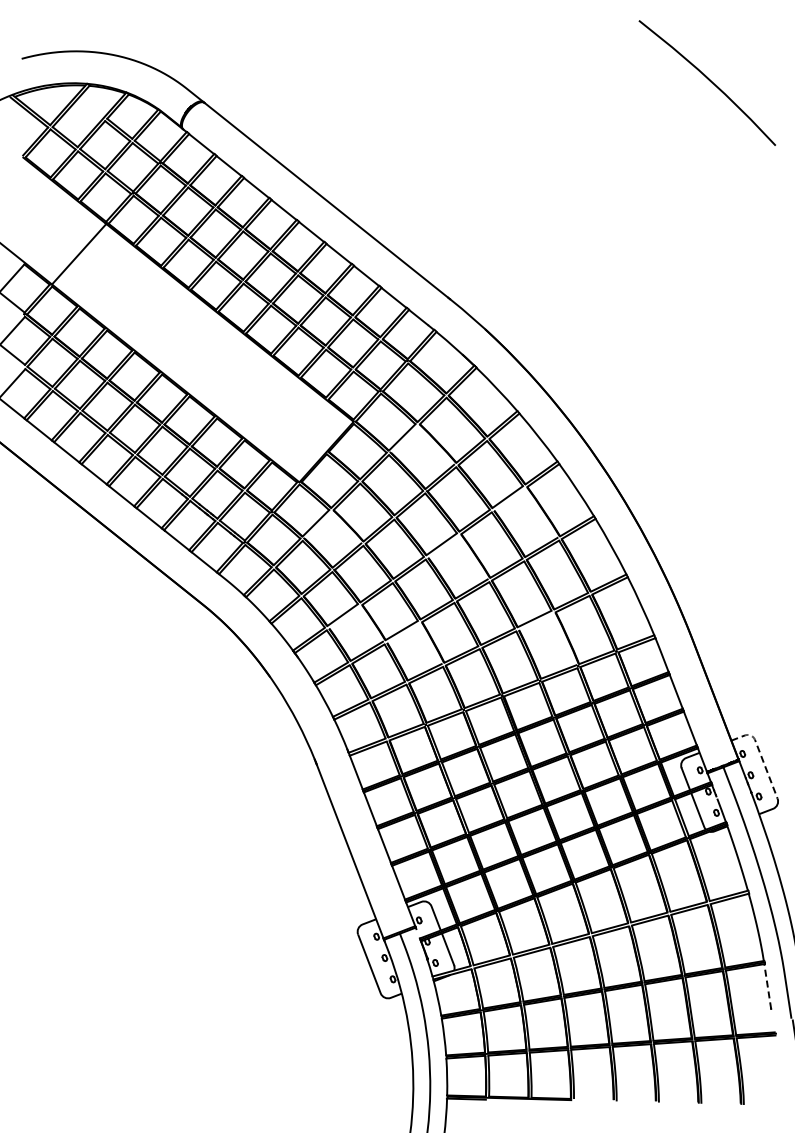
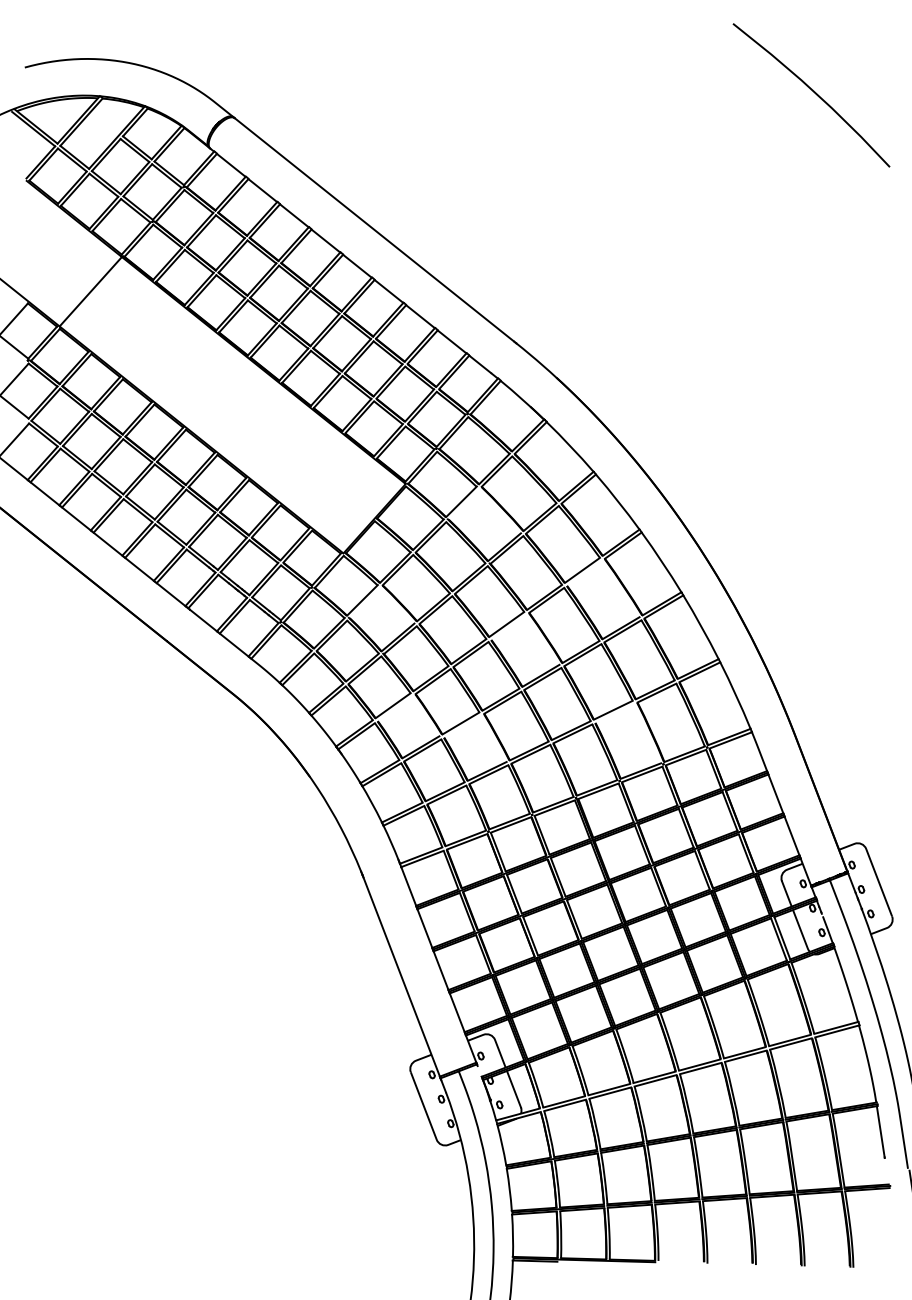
line: (759, 751) -> (871, 862), dashed -> solid
line: (767, 986) -> (880, 1131), dashed -> solid

